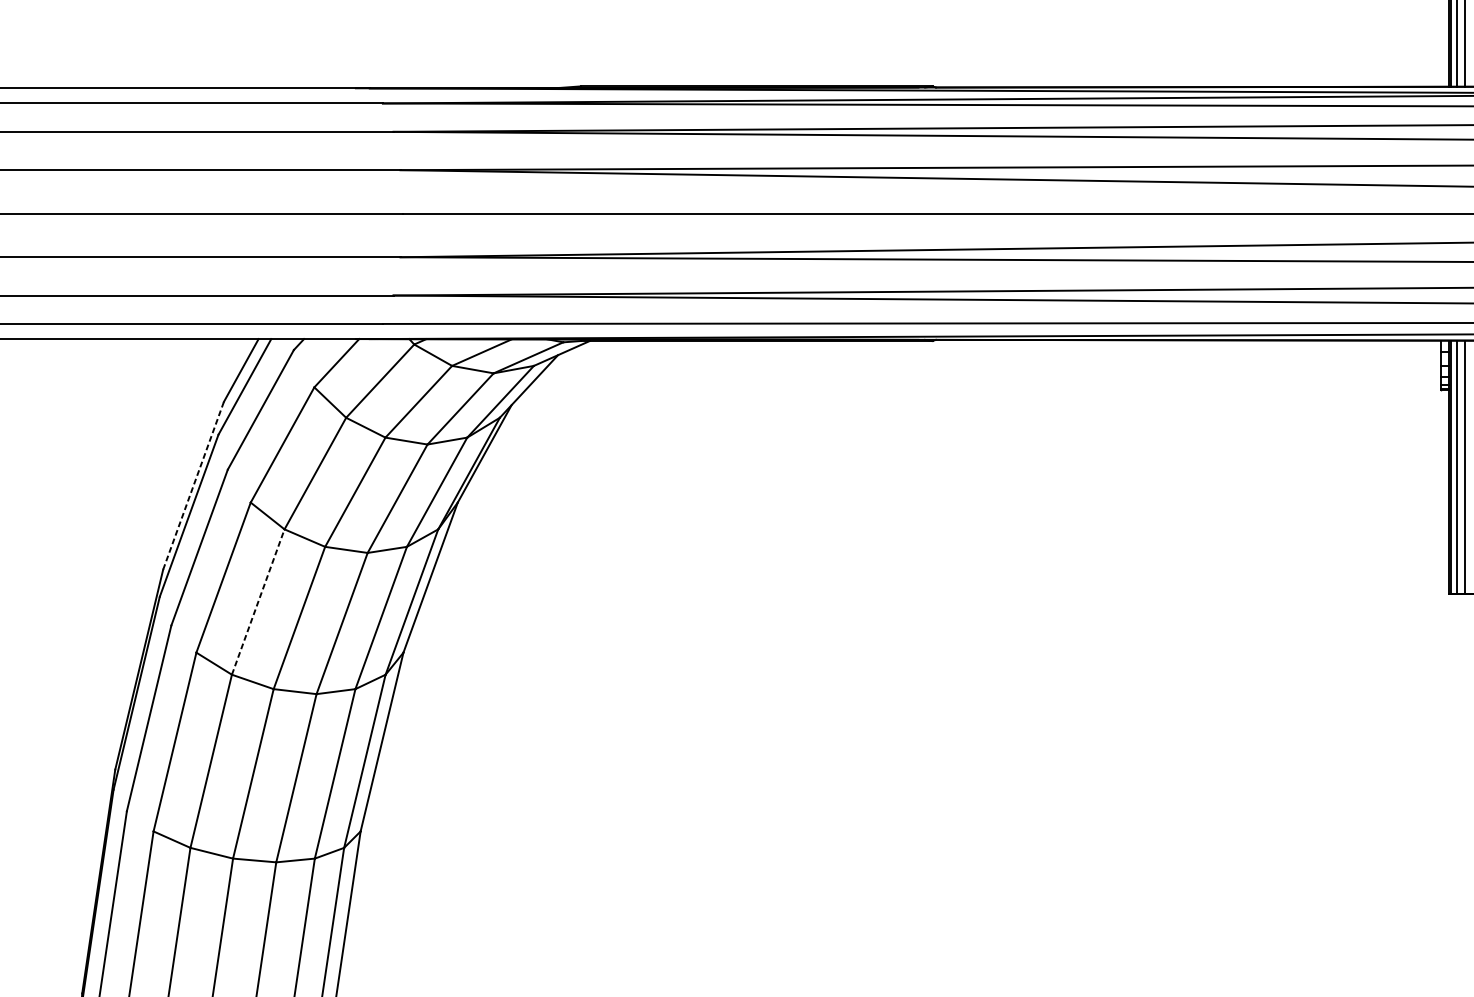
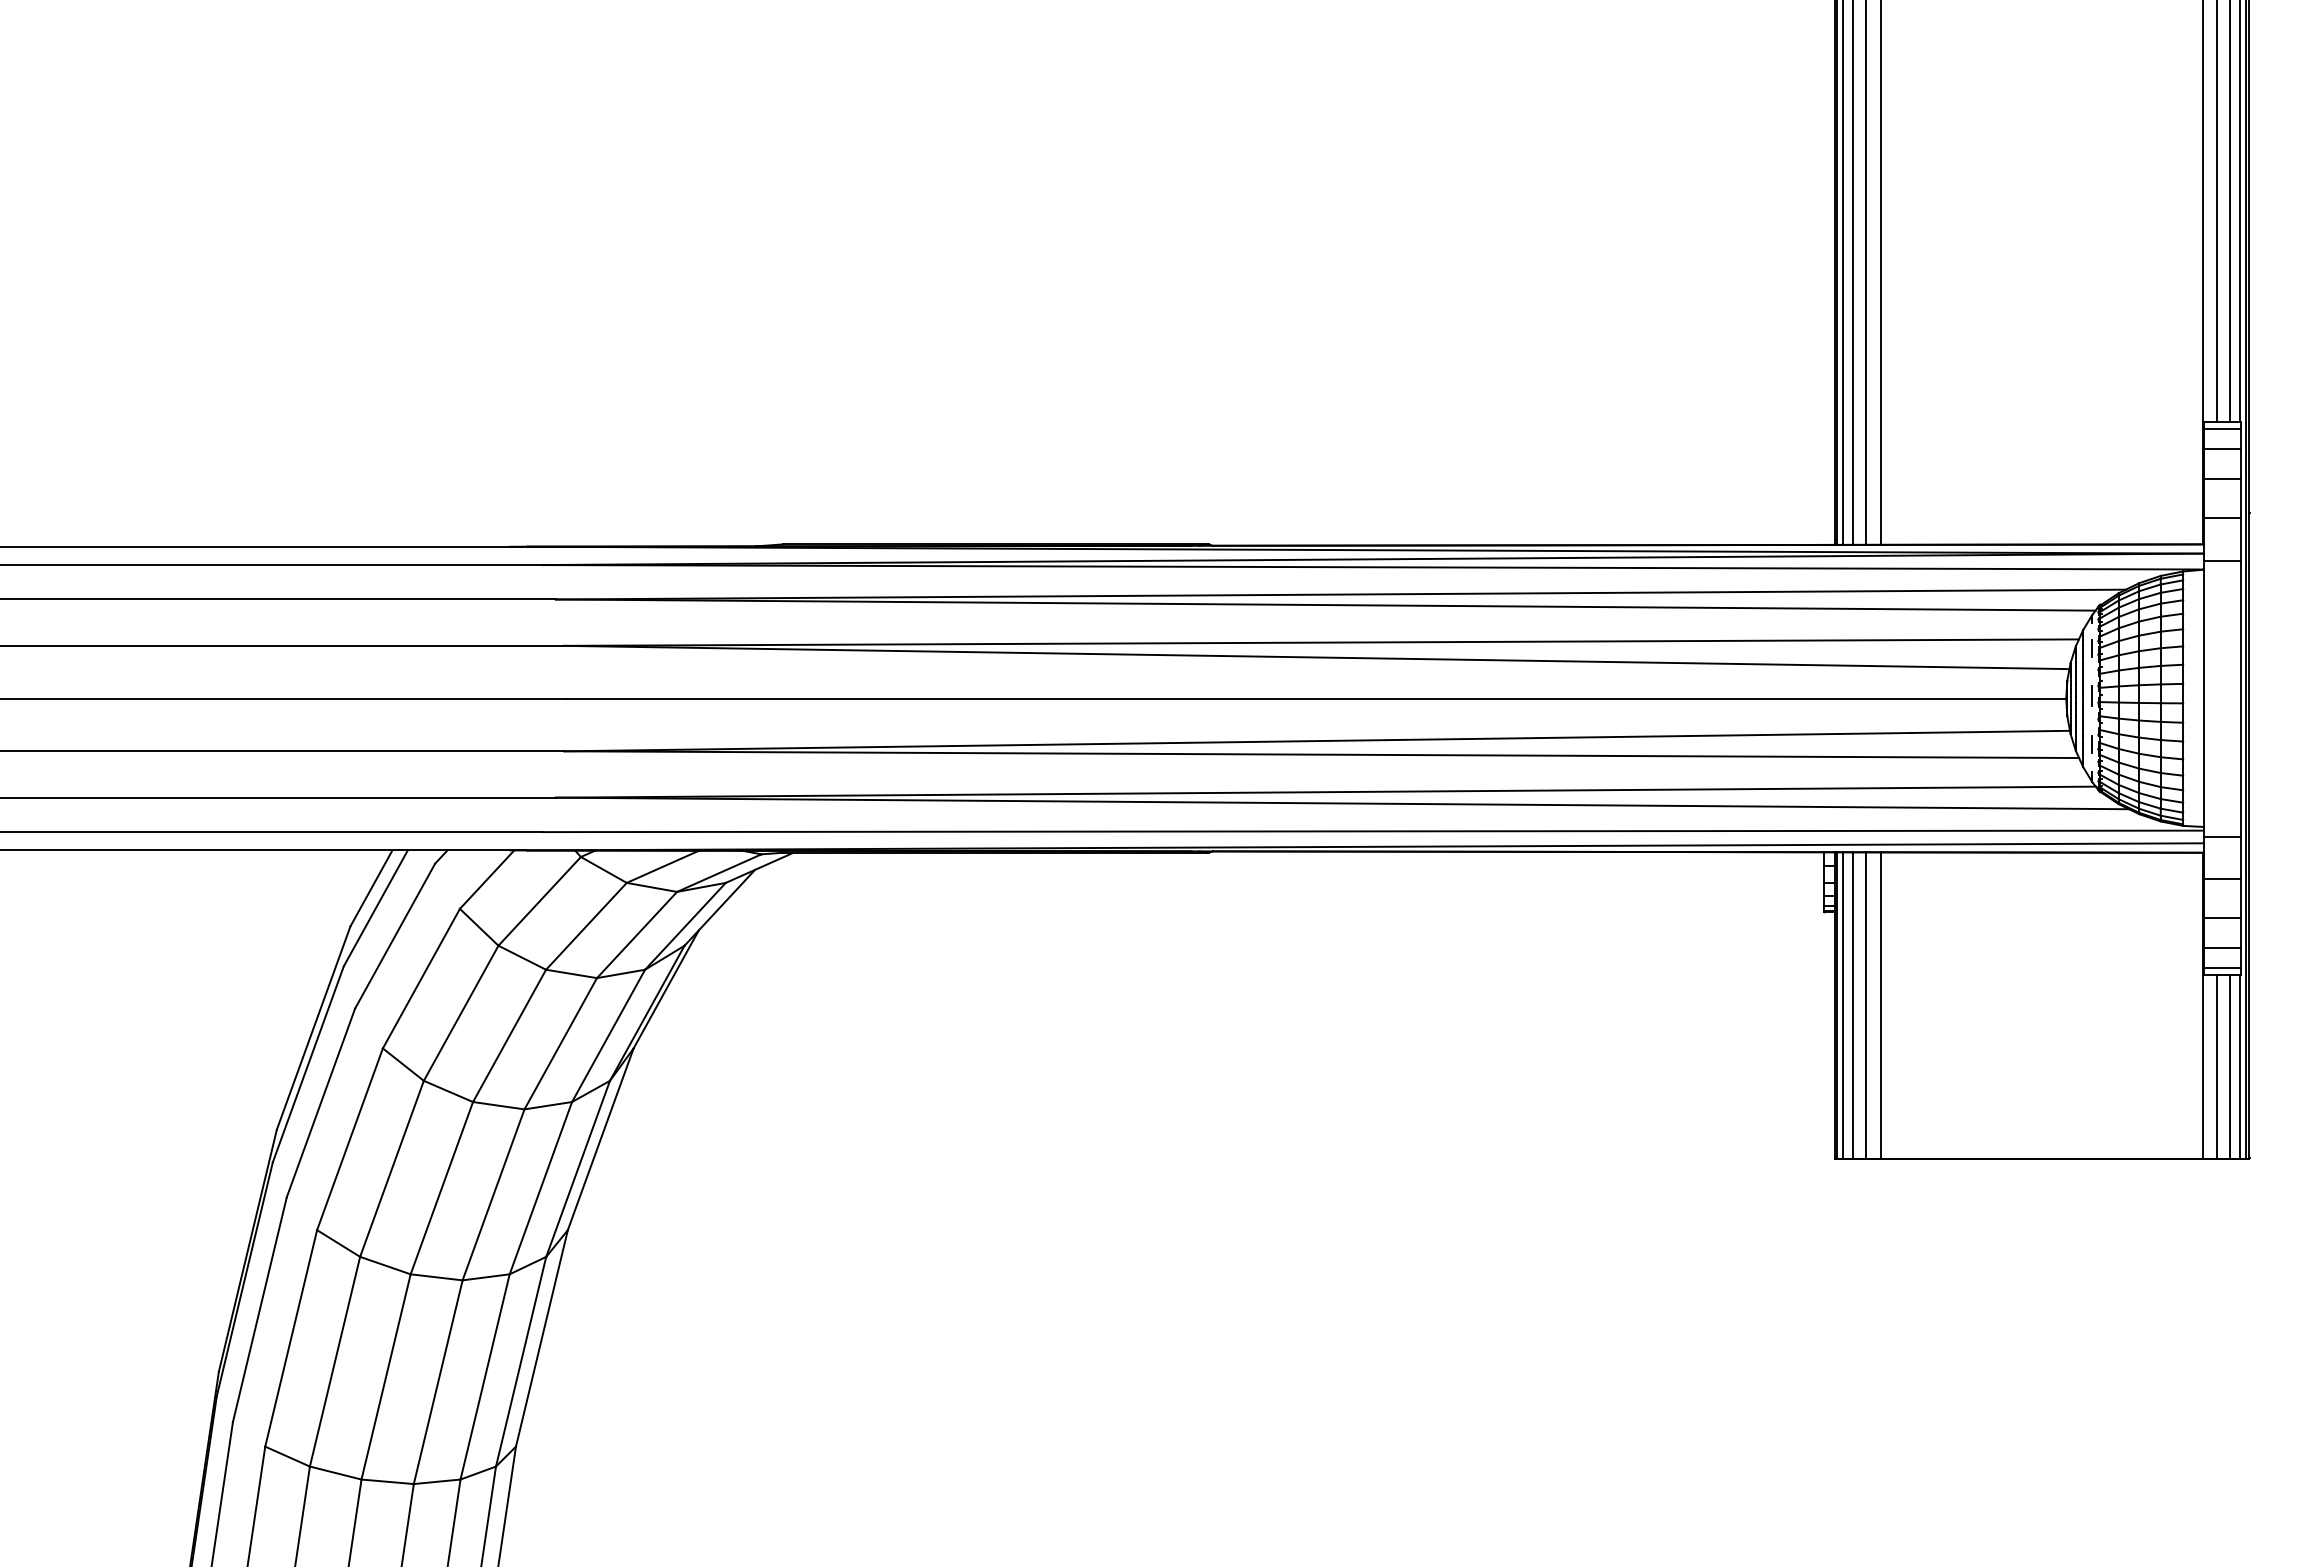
line: (193, 485) -> (313, 1027), dashed -> solid
line: (258, 601) -> (392, 1168), dashed -> solid

